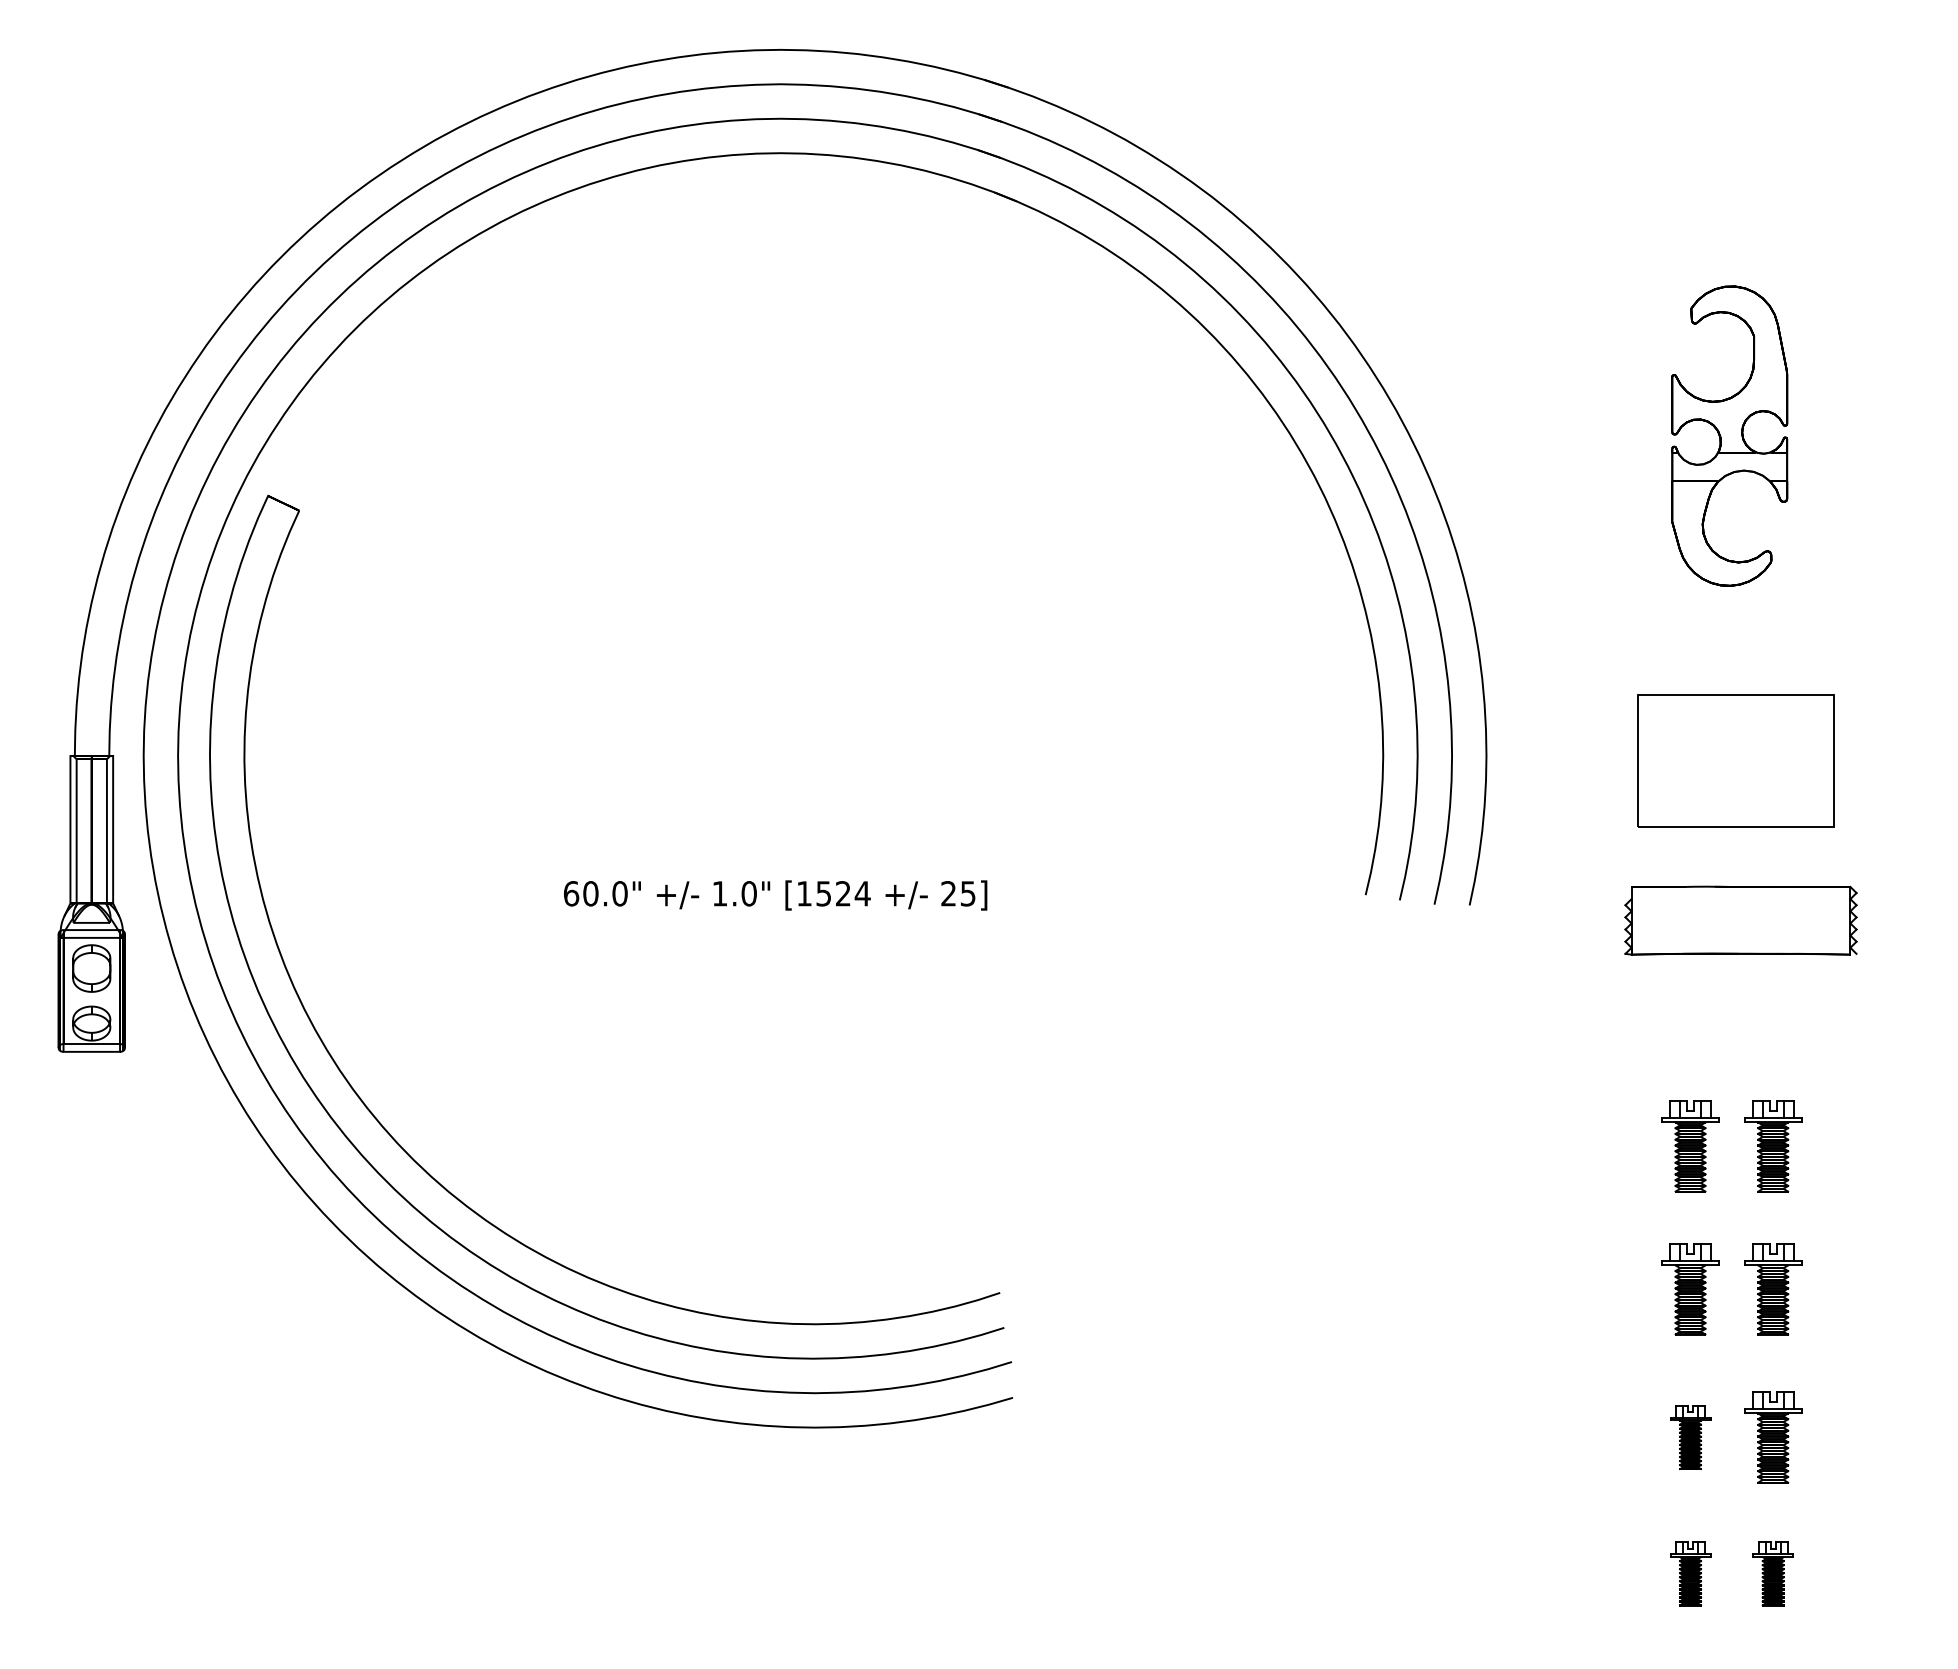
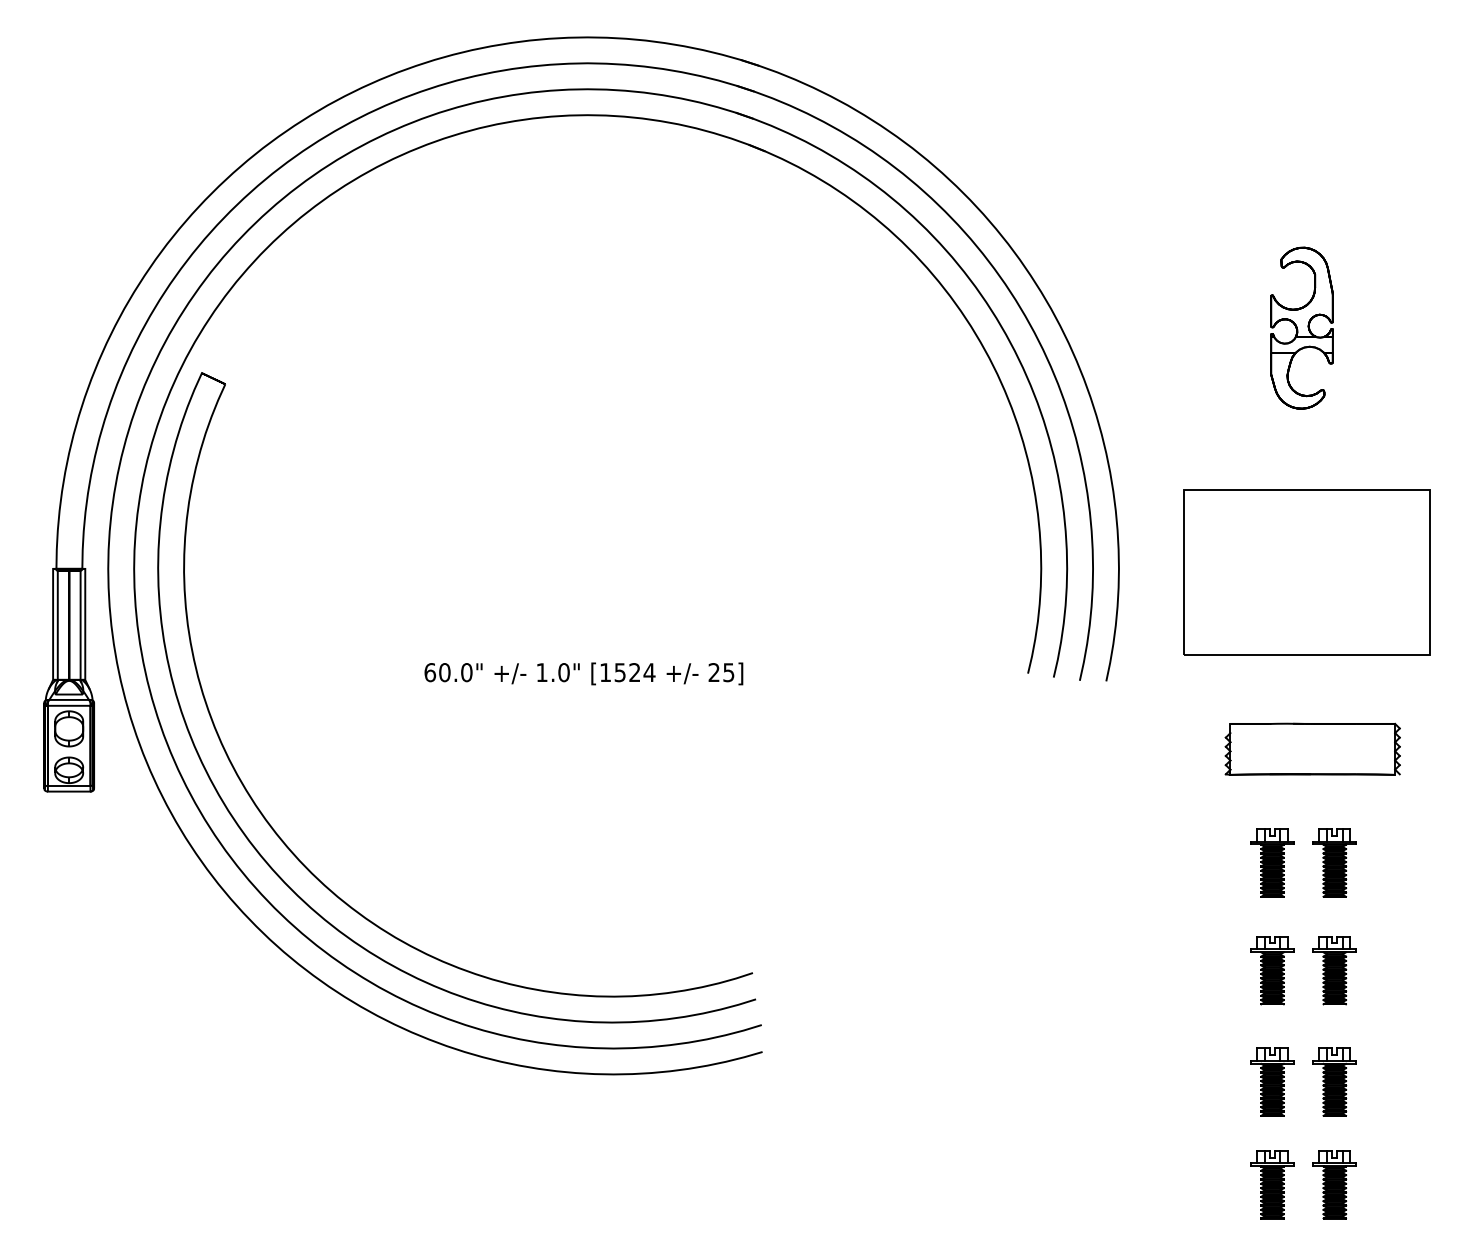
part: (1729, 436) -> (1301, 328), size x0.71
part: (1735, 760) -> (1306, 572), size x1.67
part: (1740, 920) -> (1312, 749), moved
part: (1690, 1437) -> (1272, 1081), size x1.43
part: (1690, 1573) -> (1272, 1184), size x1.43
part: (1773, 1573) -> (1335, 1184), size x1.43

